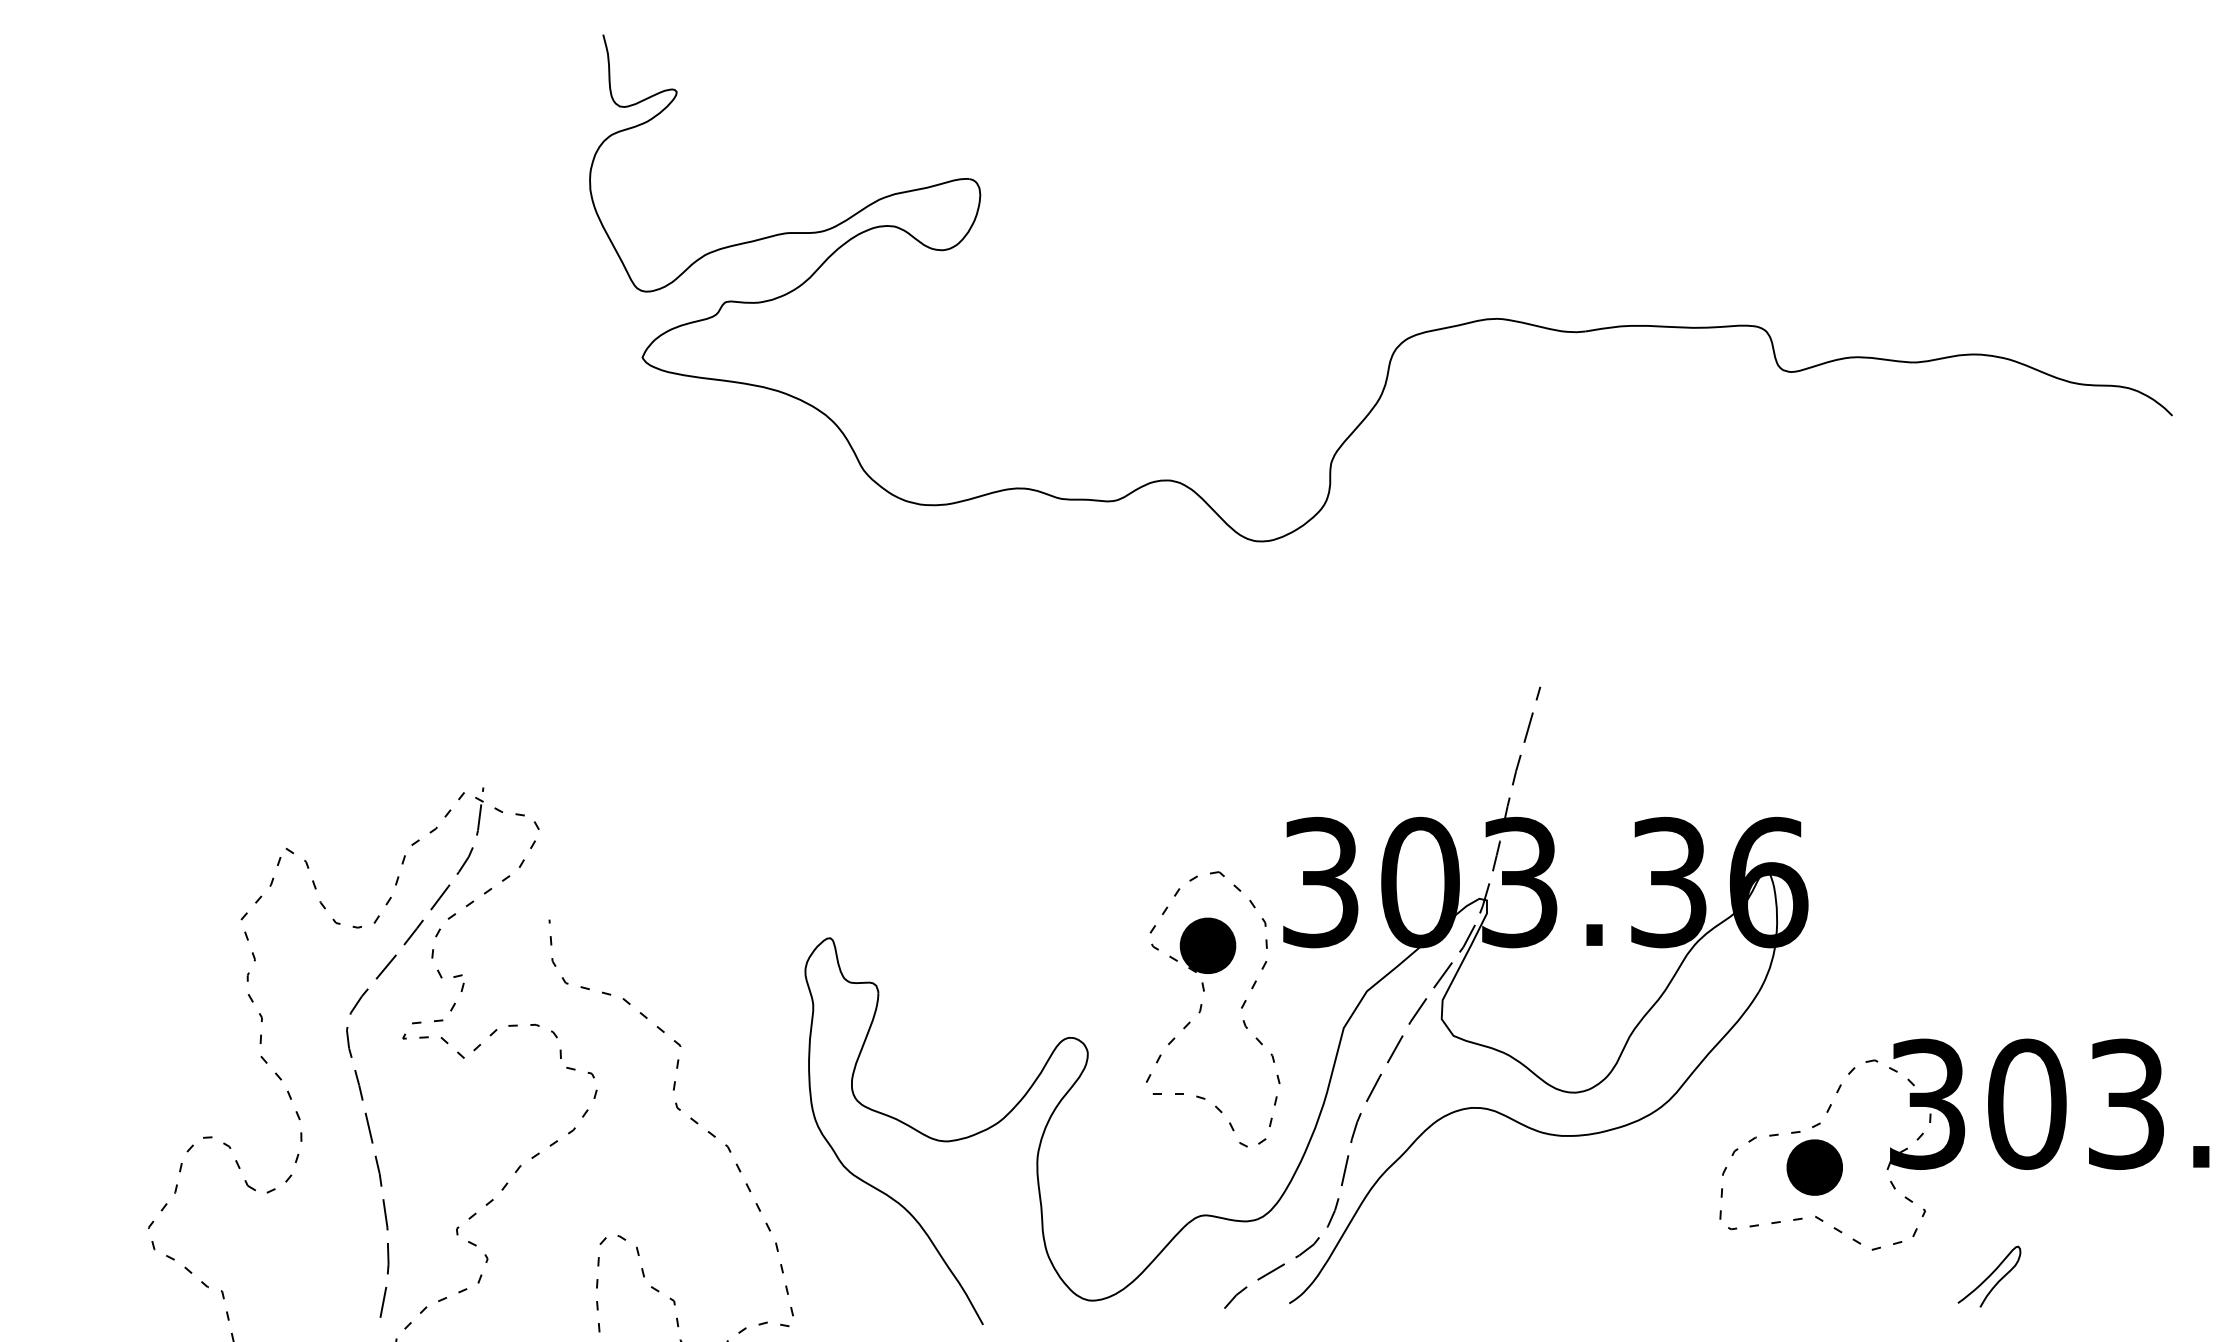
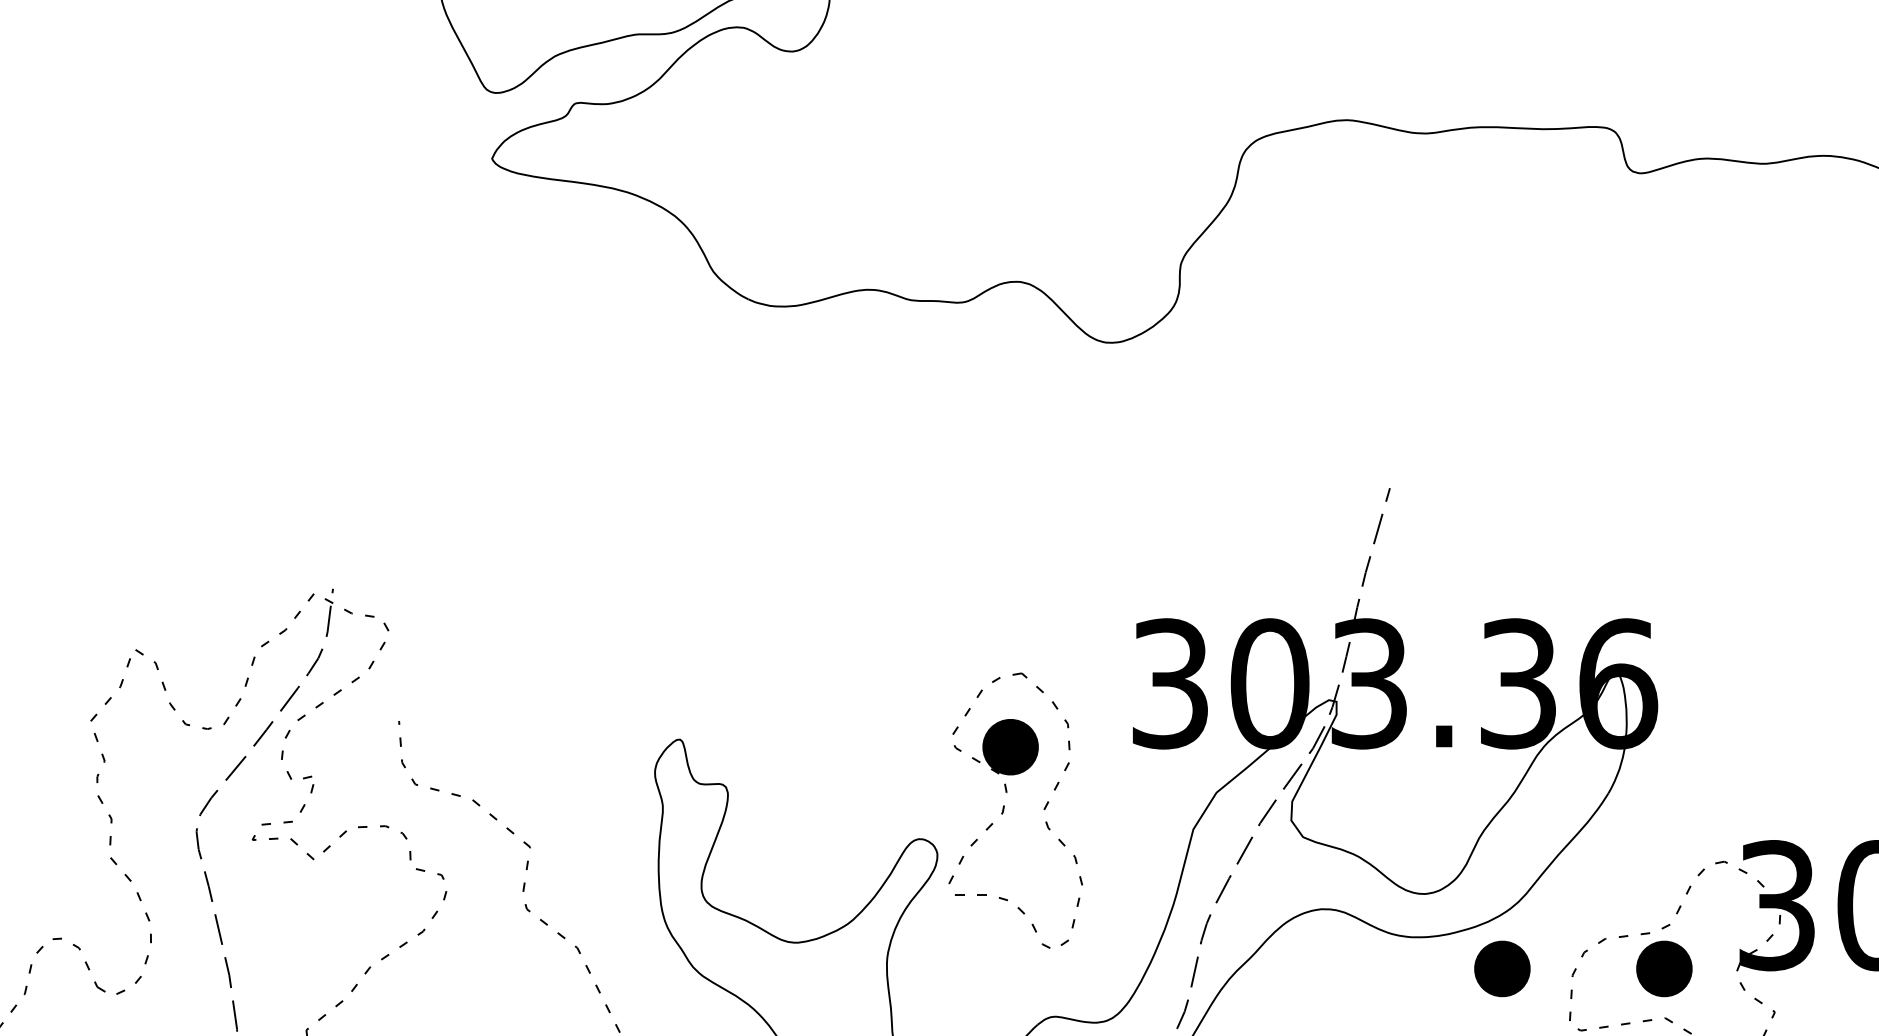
part: (1202, 1005) -> (1005, 806), moved
part: (1652, 1167) -> (1502, 968), added

